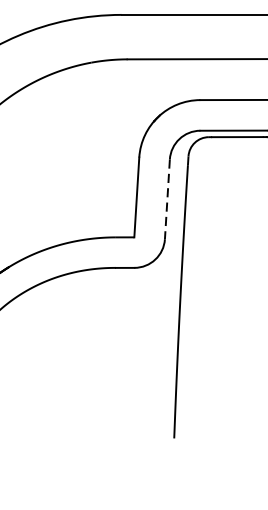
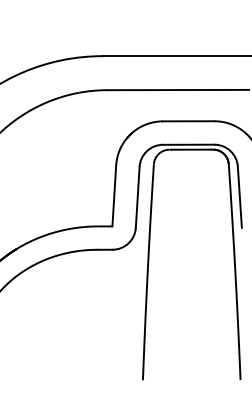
line: (167, 199) -> (137, 197), dashed -> solid

